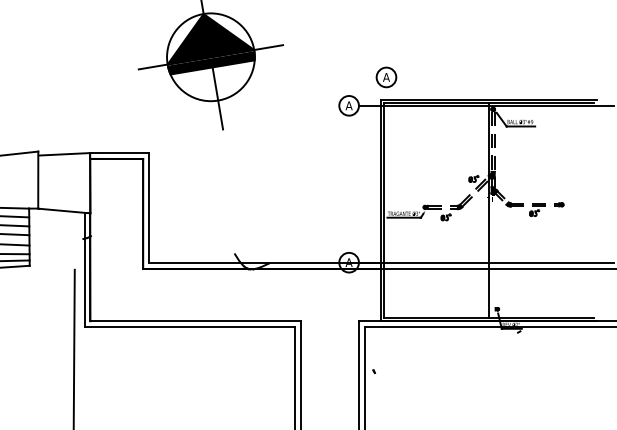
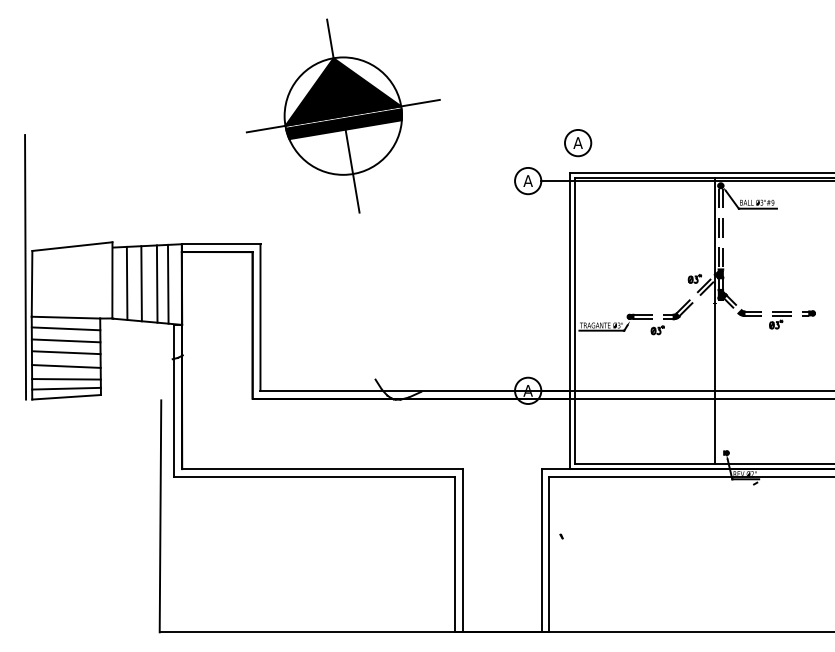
line: (48, 181) -> (126, 282), added
line: (60, 182) -> (141, 283), added
line: (71, 182) -> (156, 283), added
line: (79, 182) -> (167, 283), added

